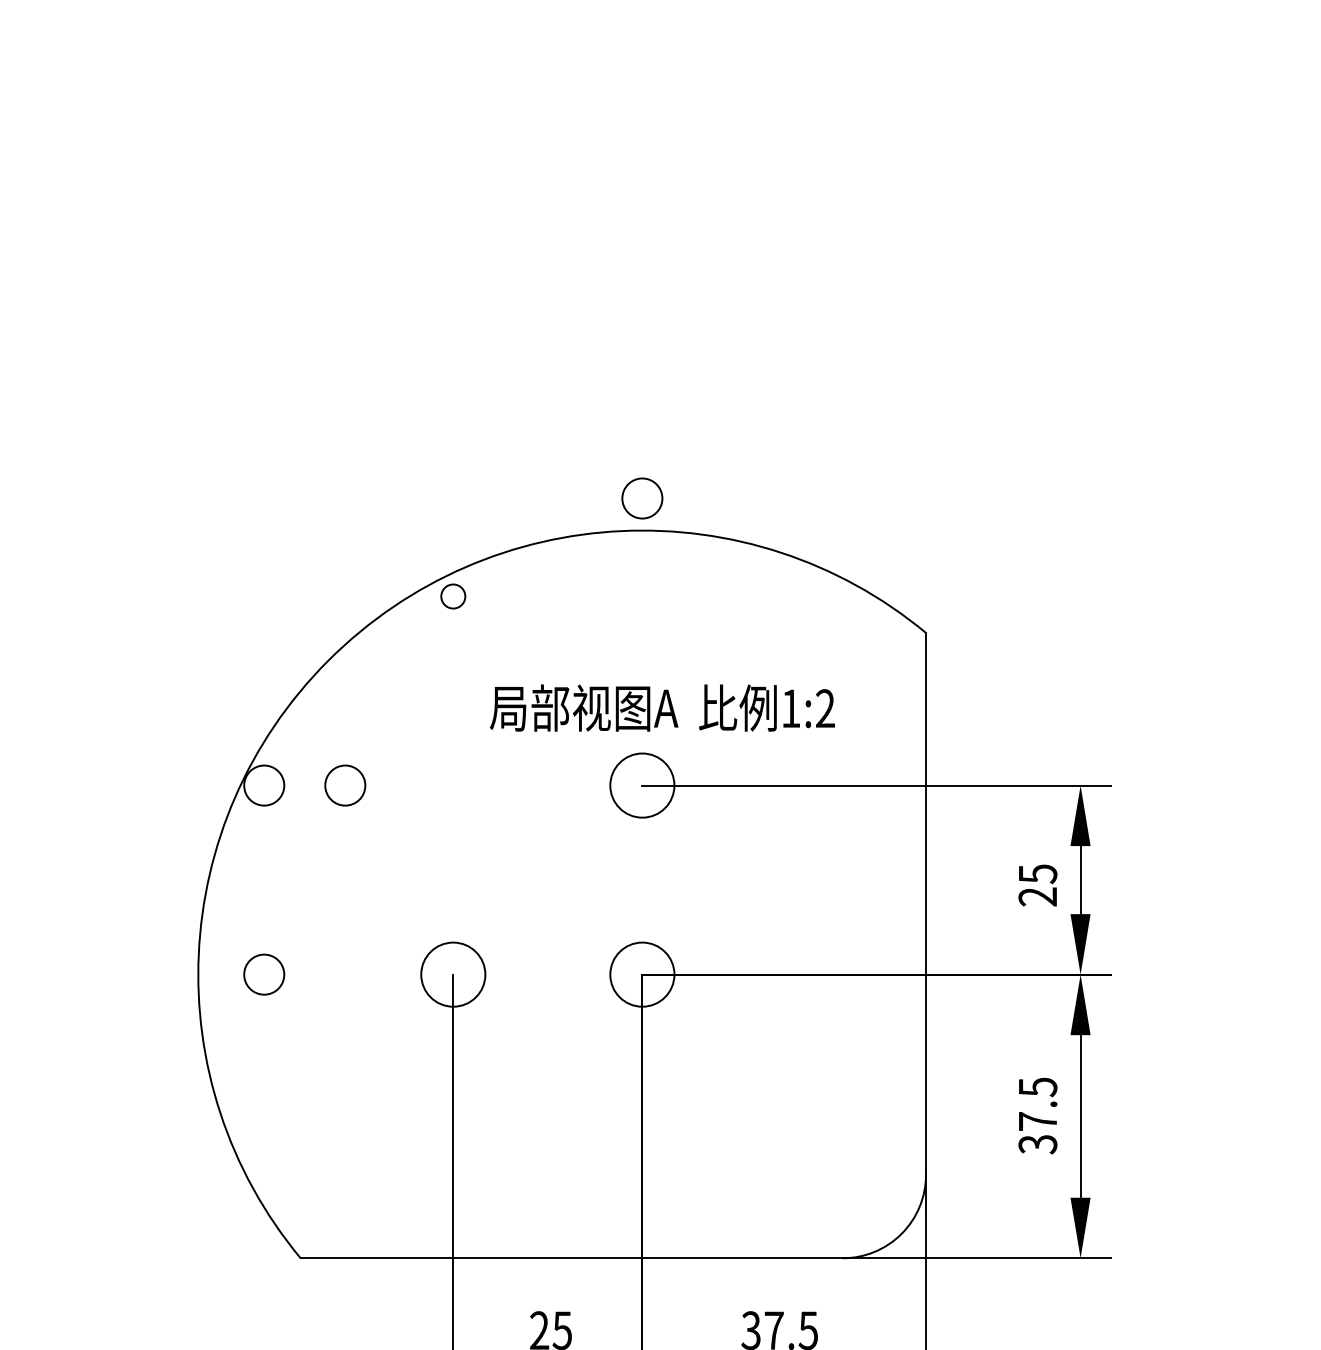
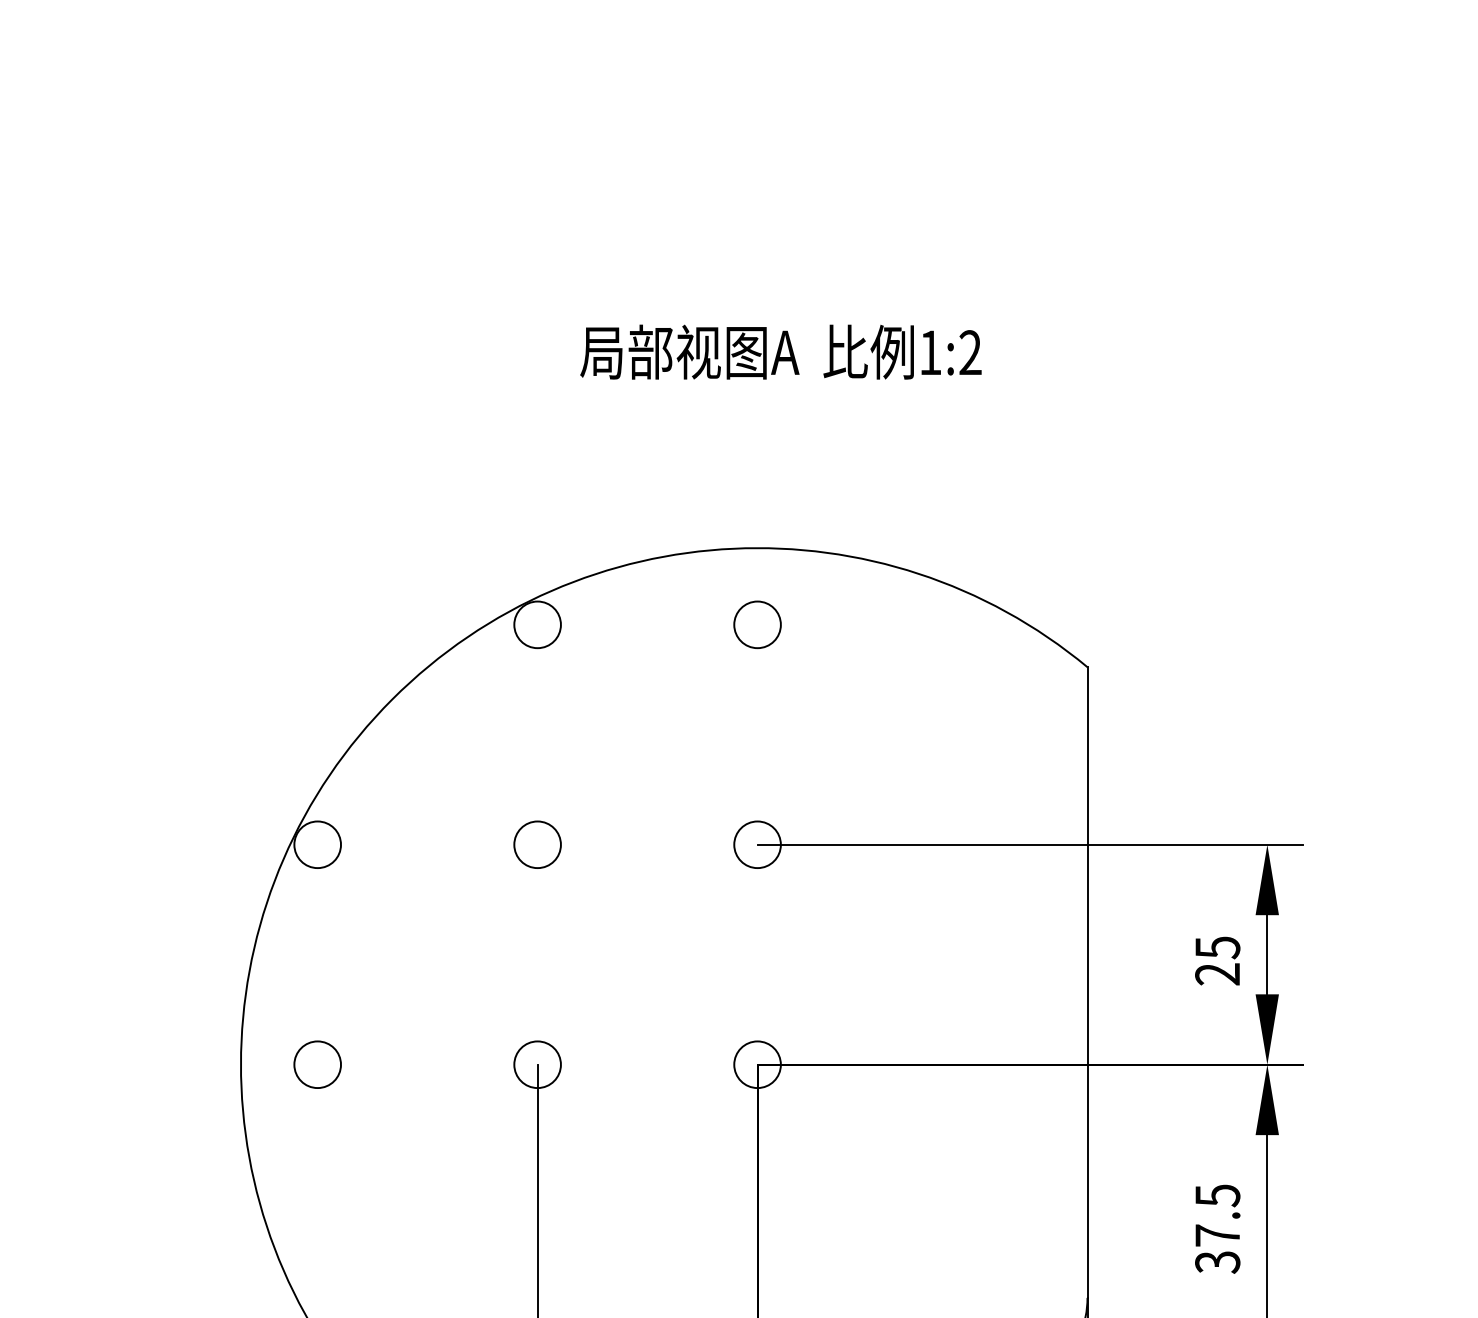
circle: (642, 498) -> (757, 624), moved
circle: (453, 596) -> (537, 624), size x1.67
text: (662, 707) -> (780, 351), moved
circle: (345, 785) -> (537, 844), moved
circle: (642, 785) -> (757, 844), size x0.62
circle: (453, 974) -> (537, 1064), size x0.62
circle: (642, 974) -> (757, 1064), size x0.62

